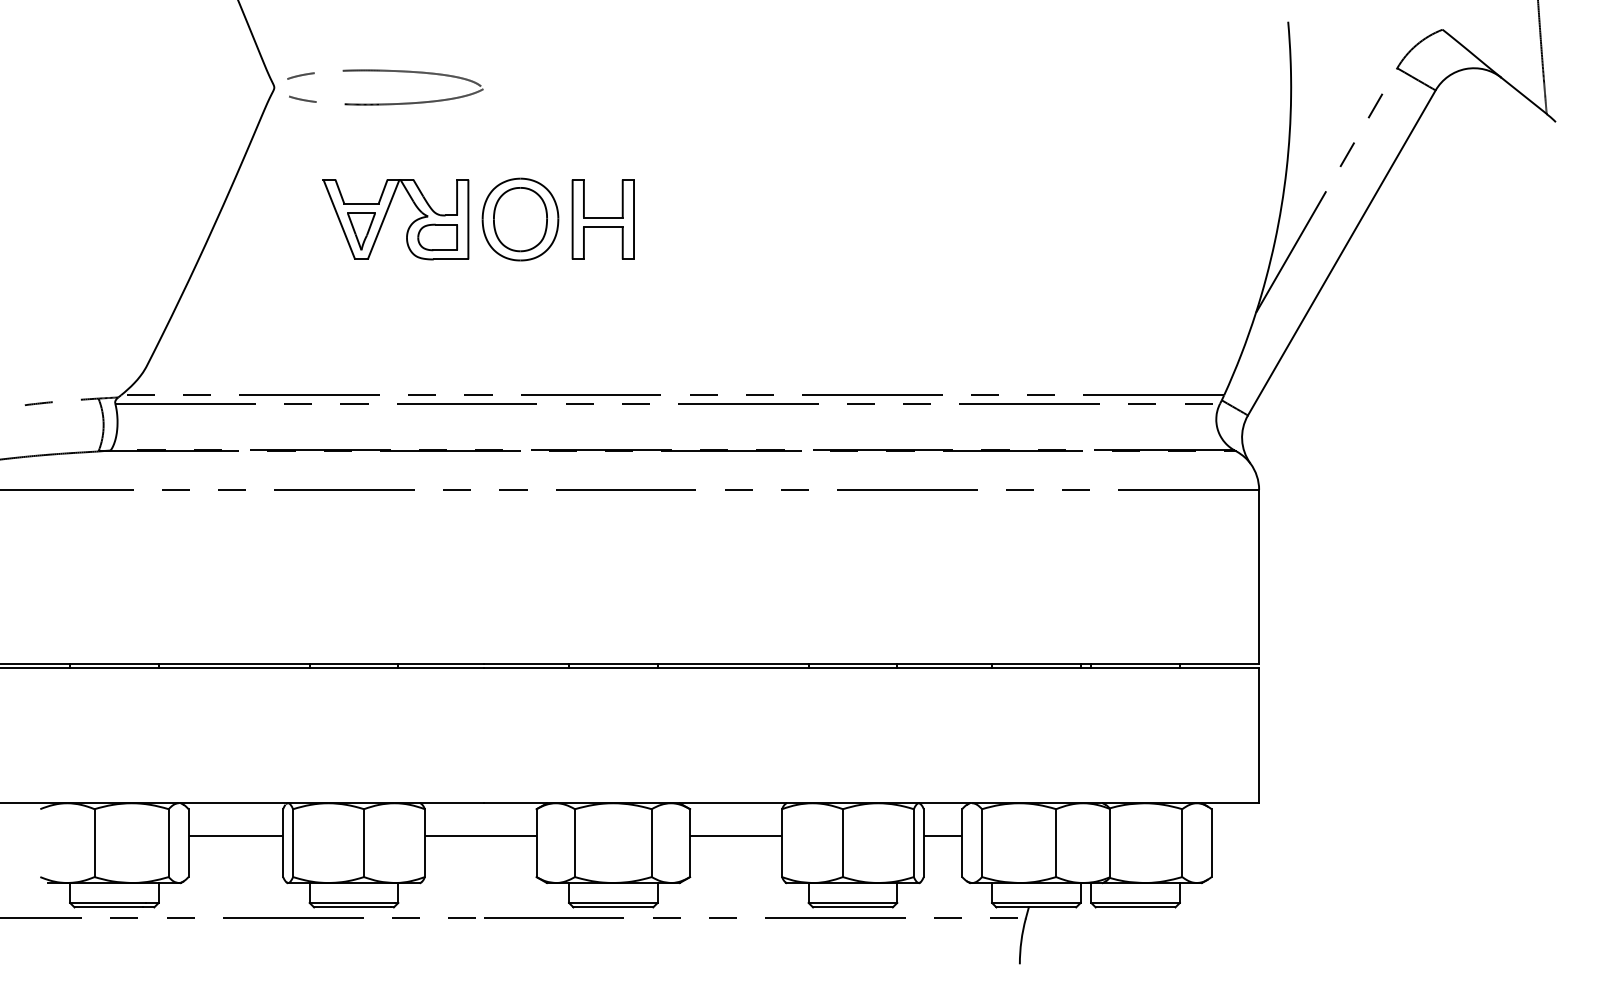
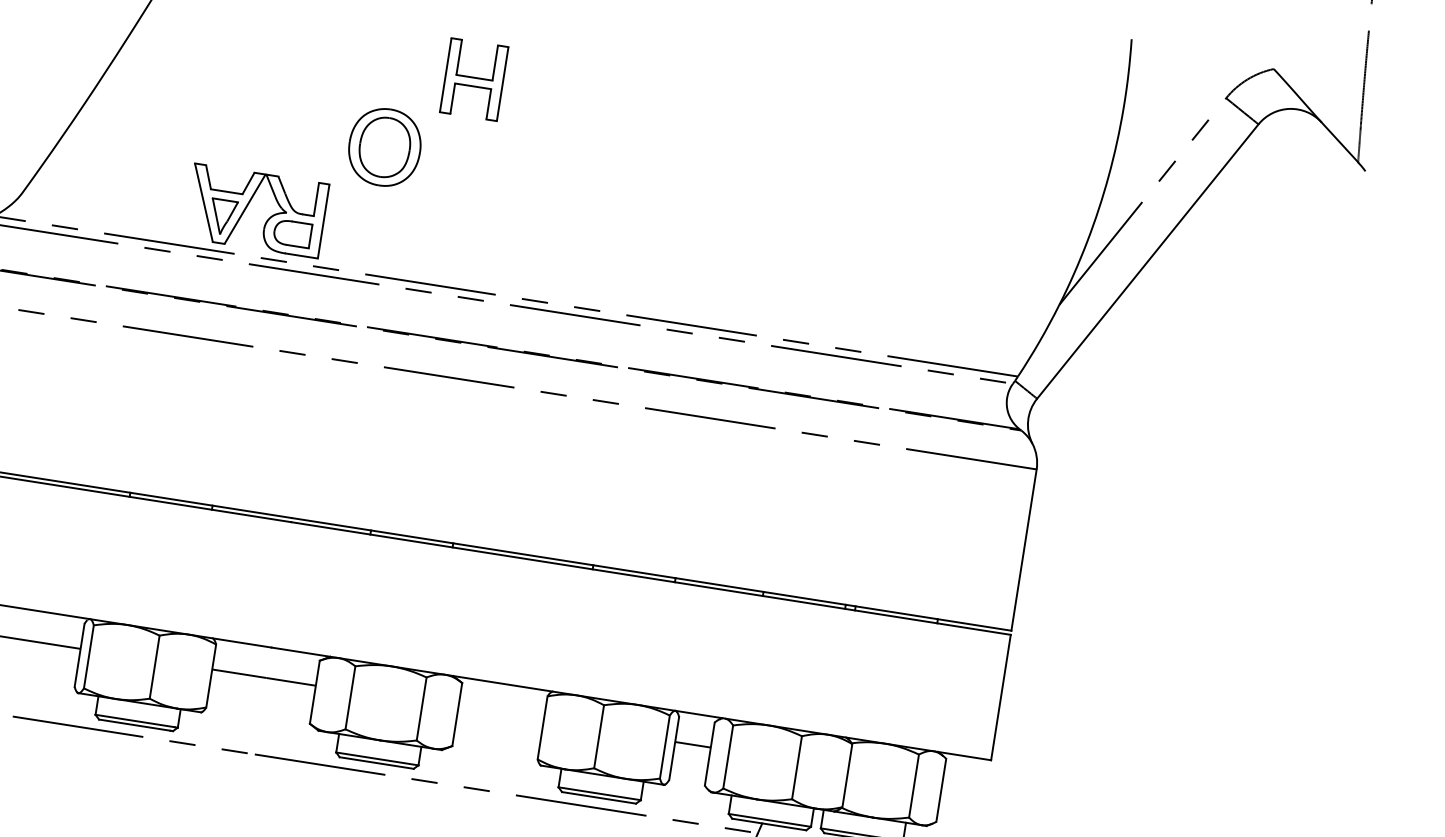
part: (386, 215) -> (248, 205), moved
part: (520, 219) -> (384, 147), moved
part: (602, 219) -> (473, 79), moved
line: (736, 836) -> (501, 715), removed

